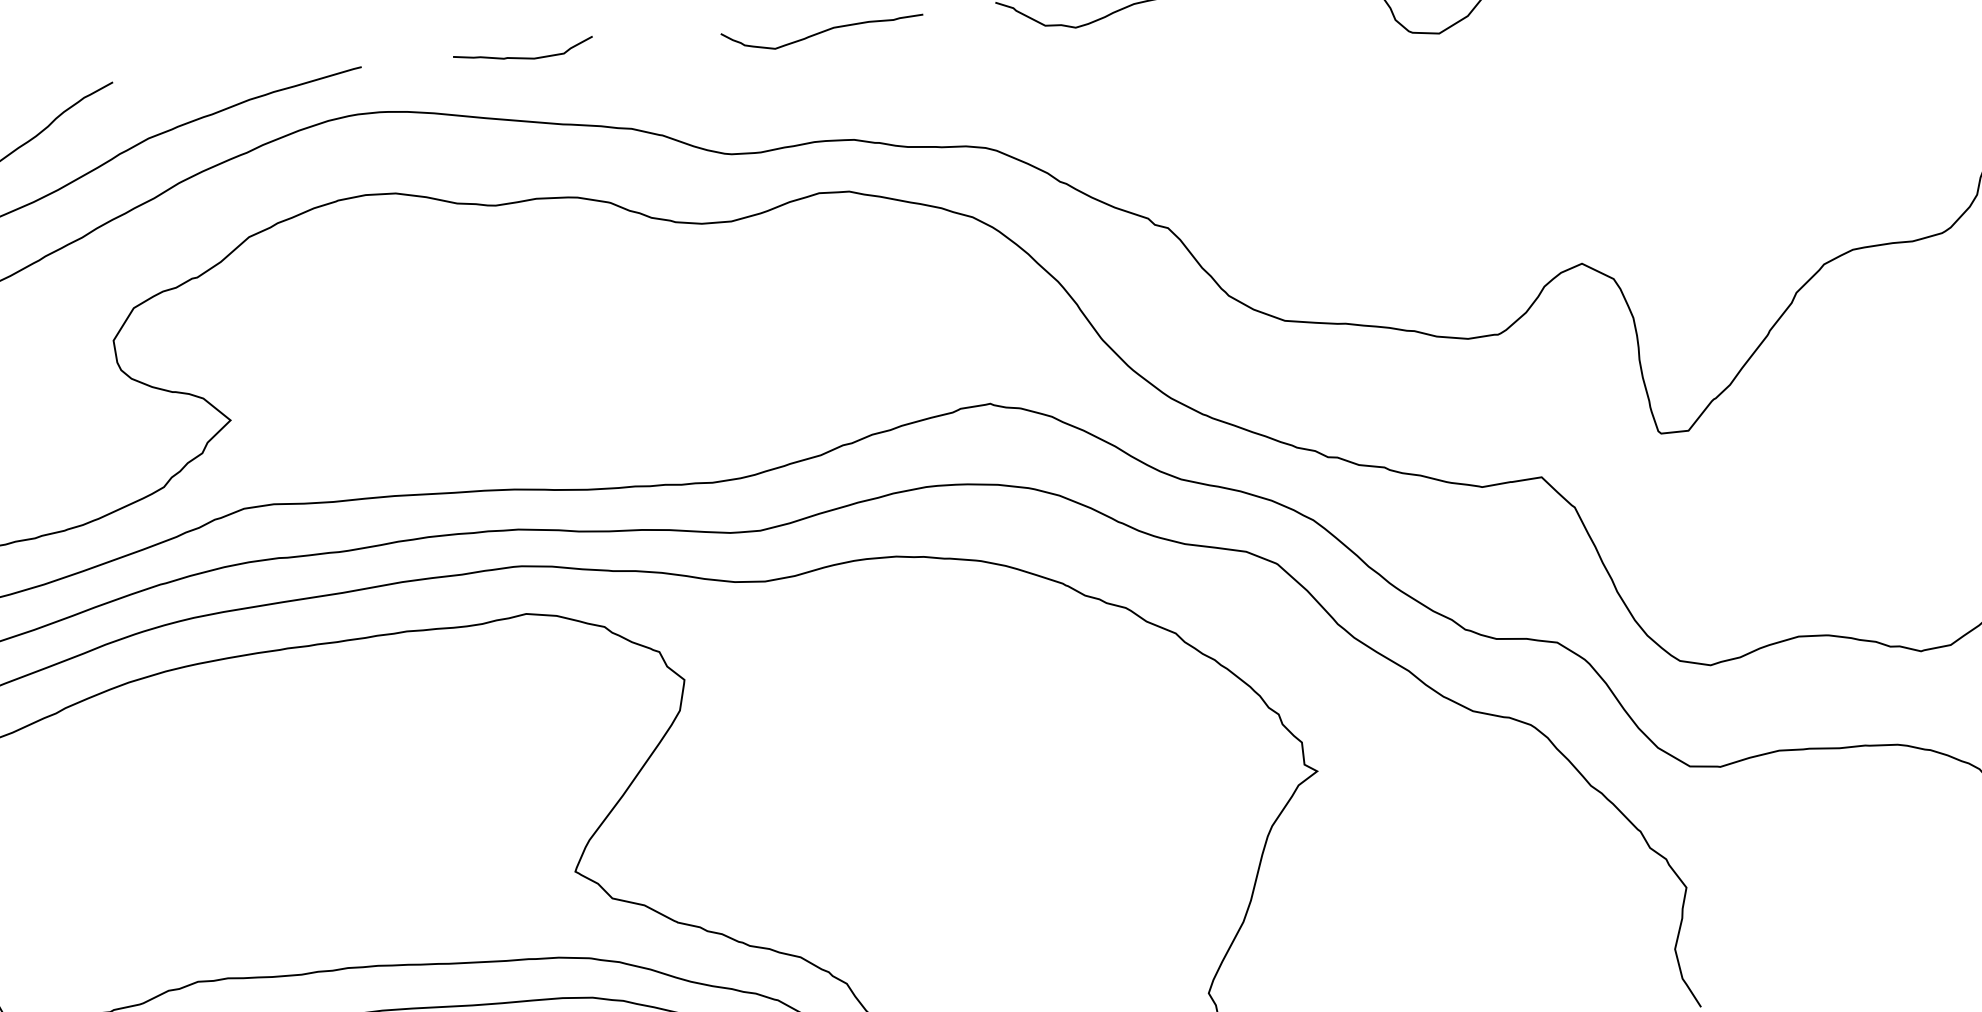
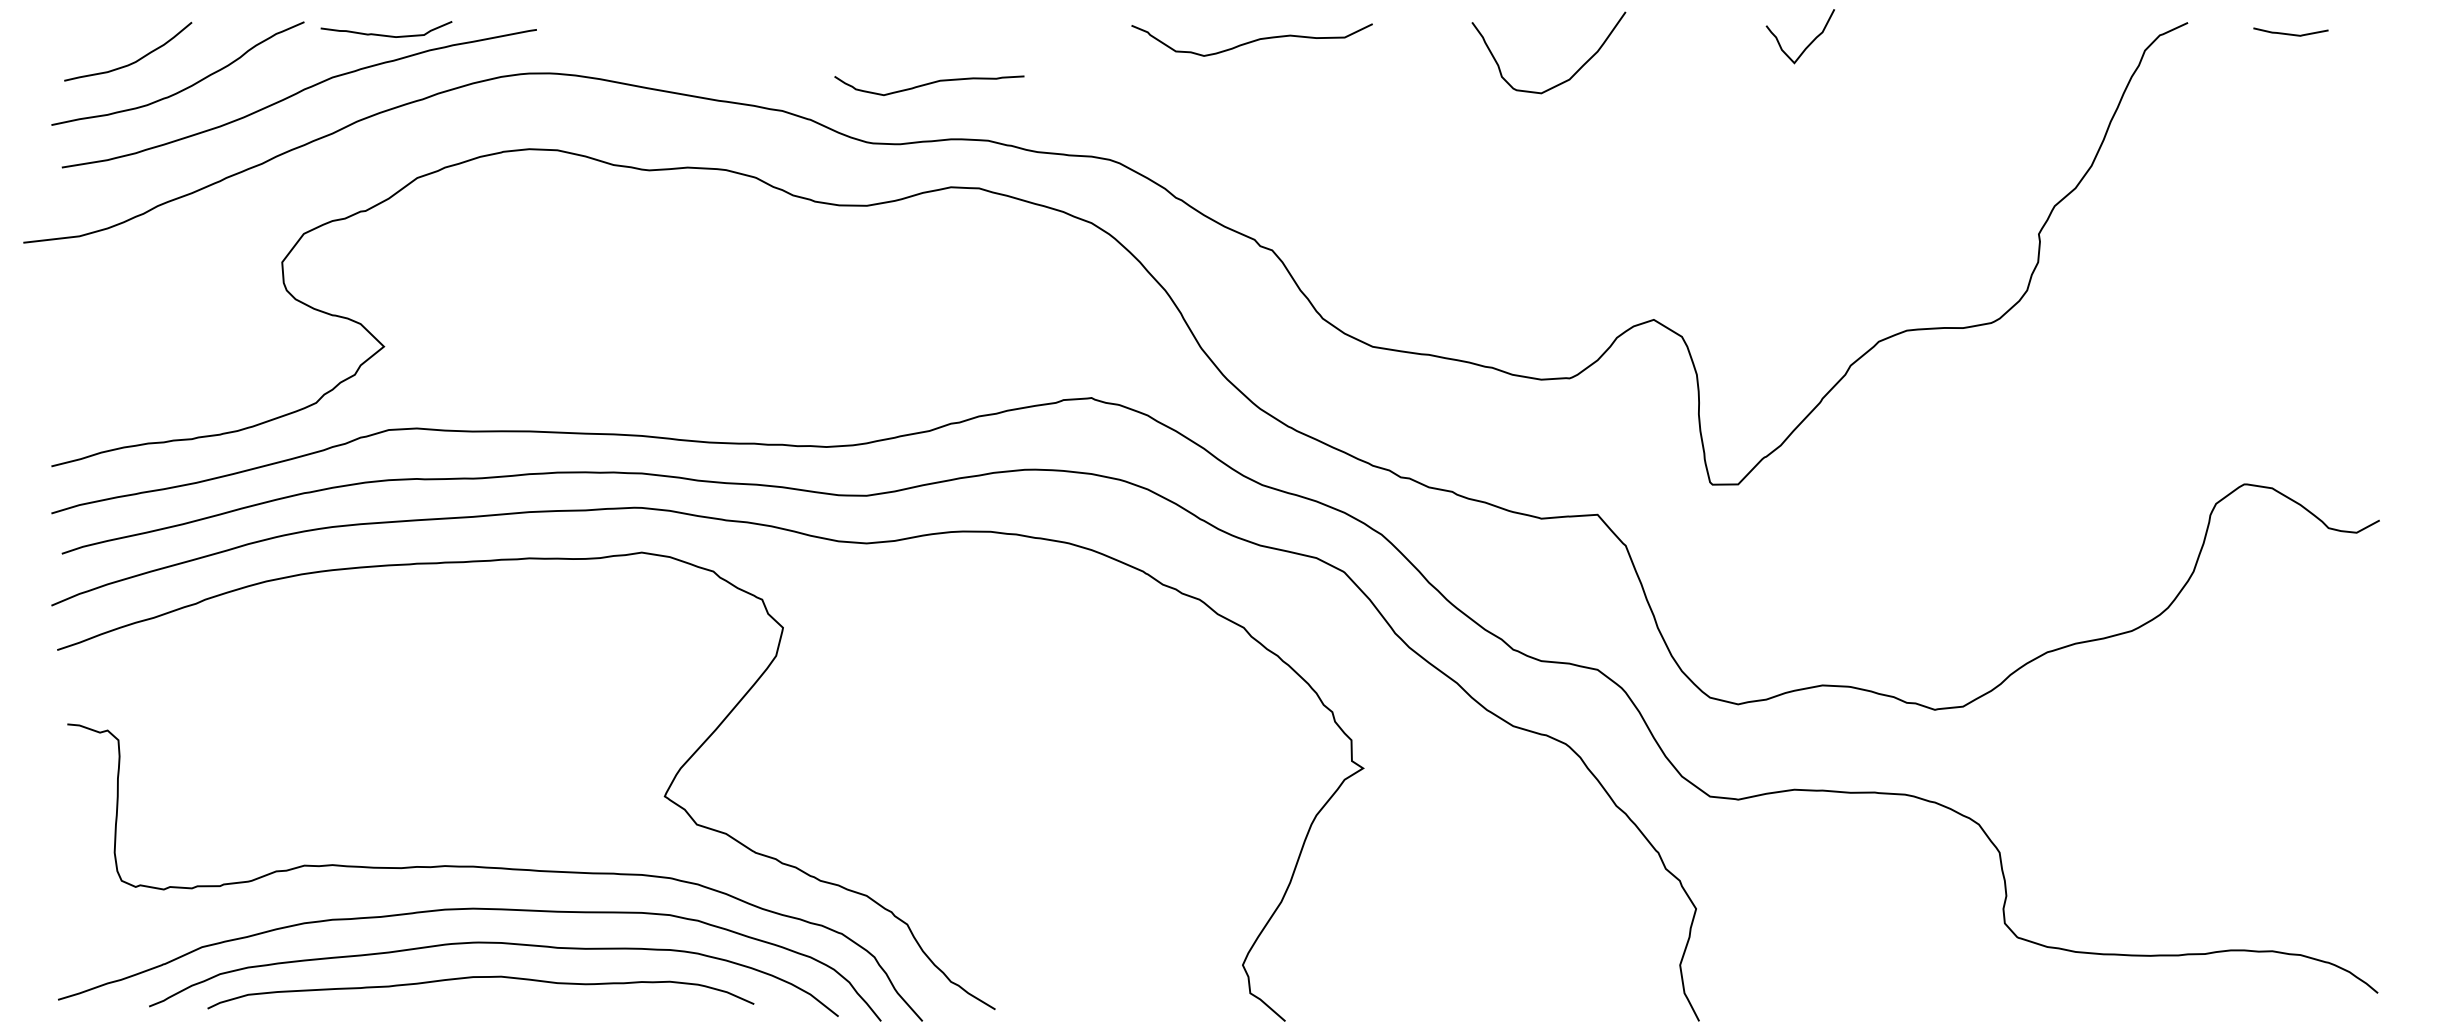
curve: (822, 32) -> (929, 84), moved
curve: (521, 56) -> (384, 34), moved

